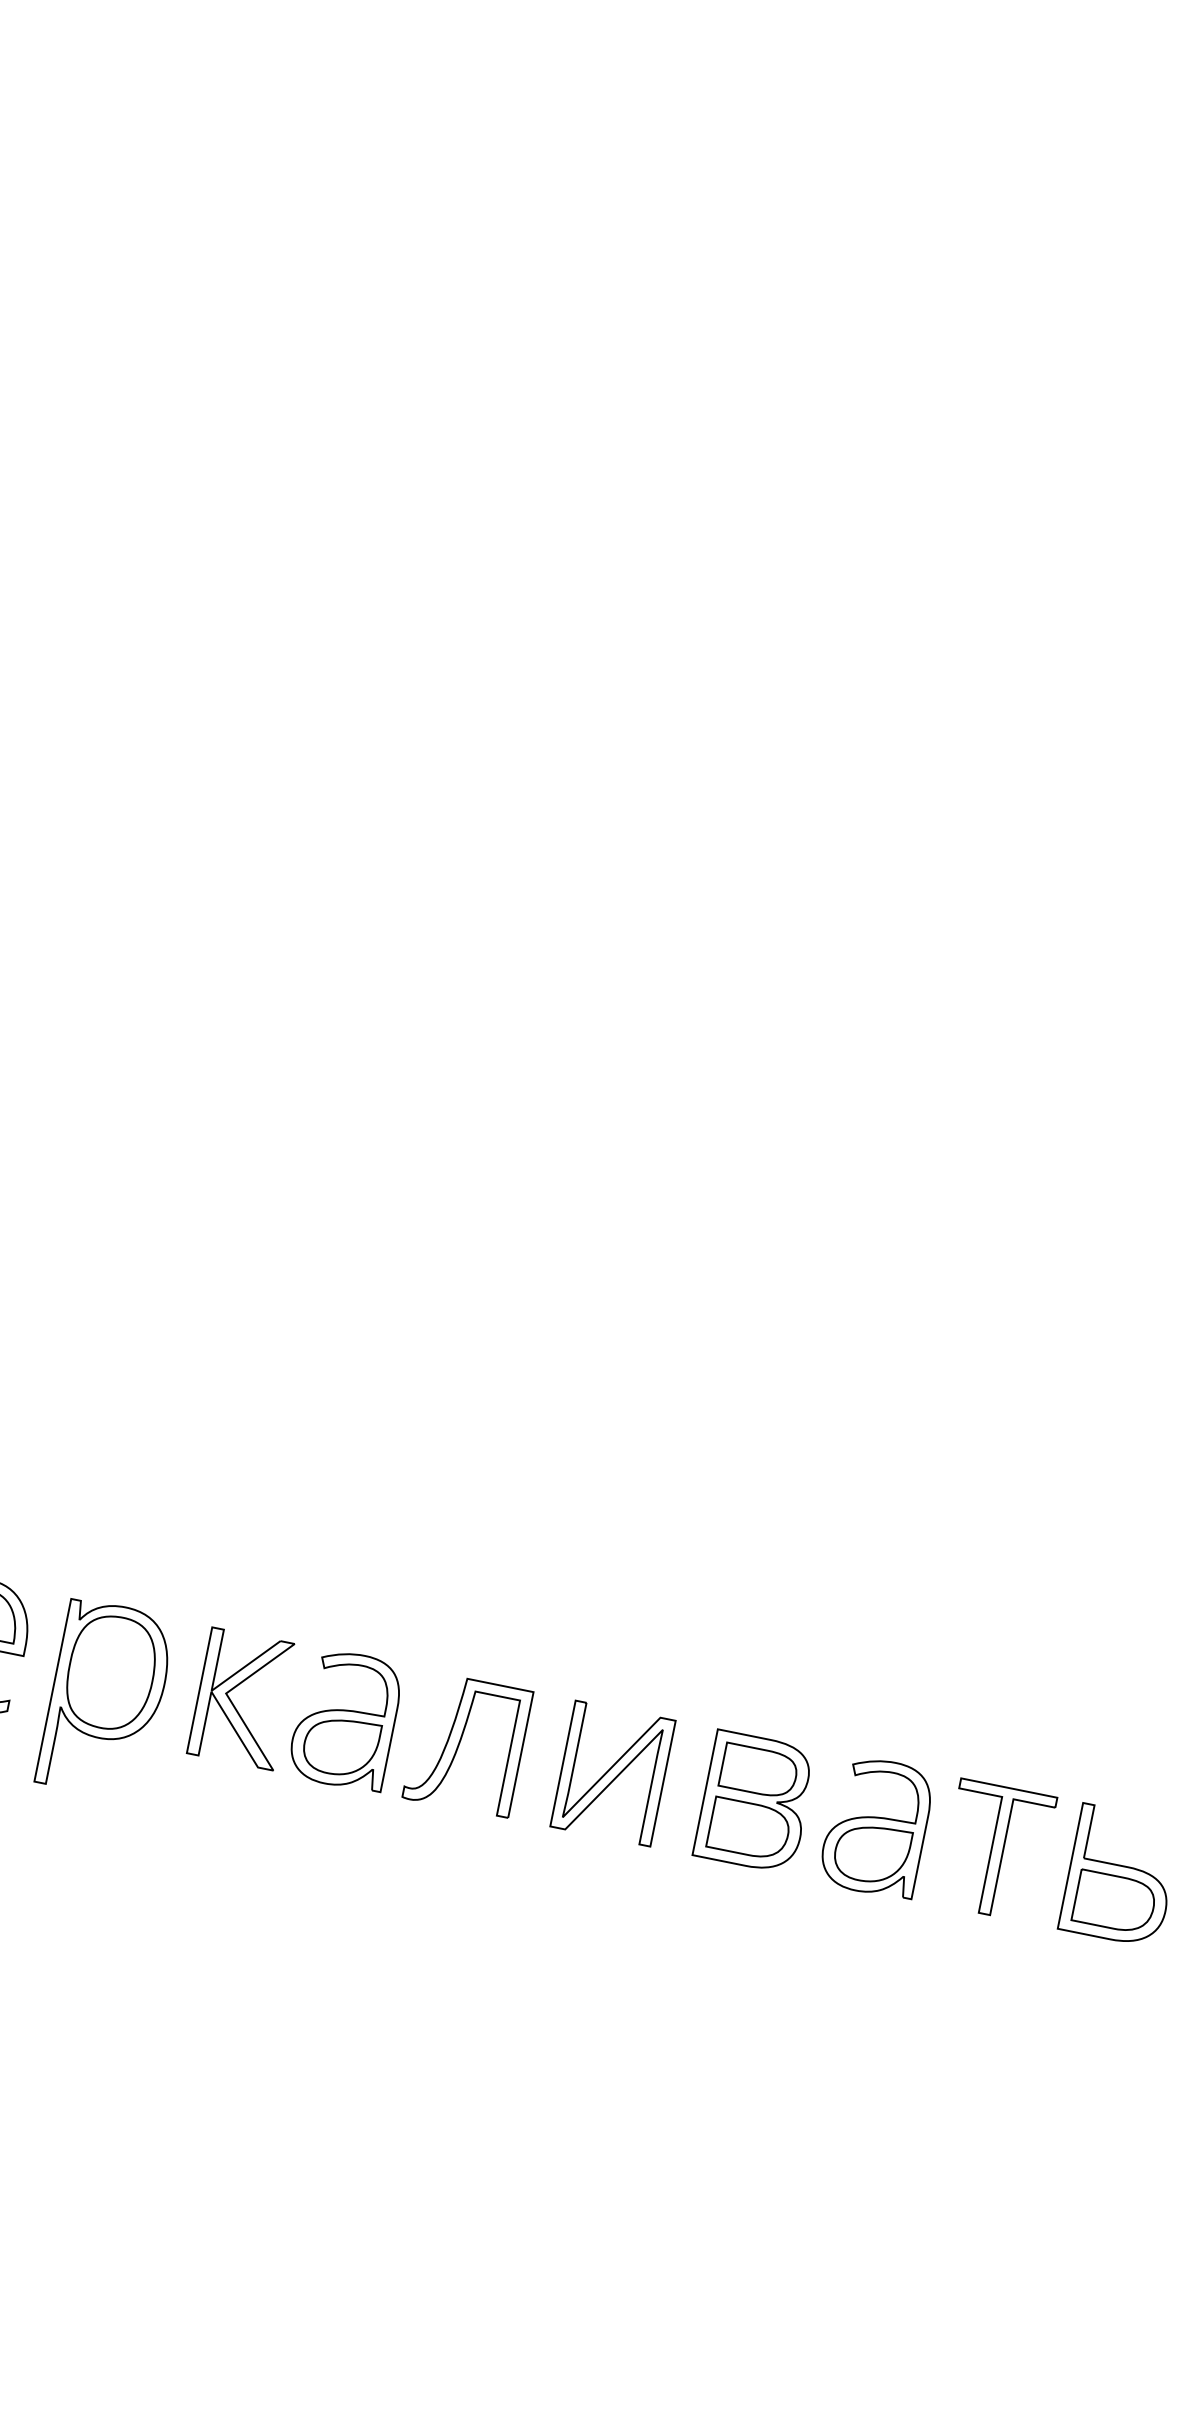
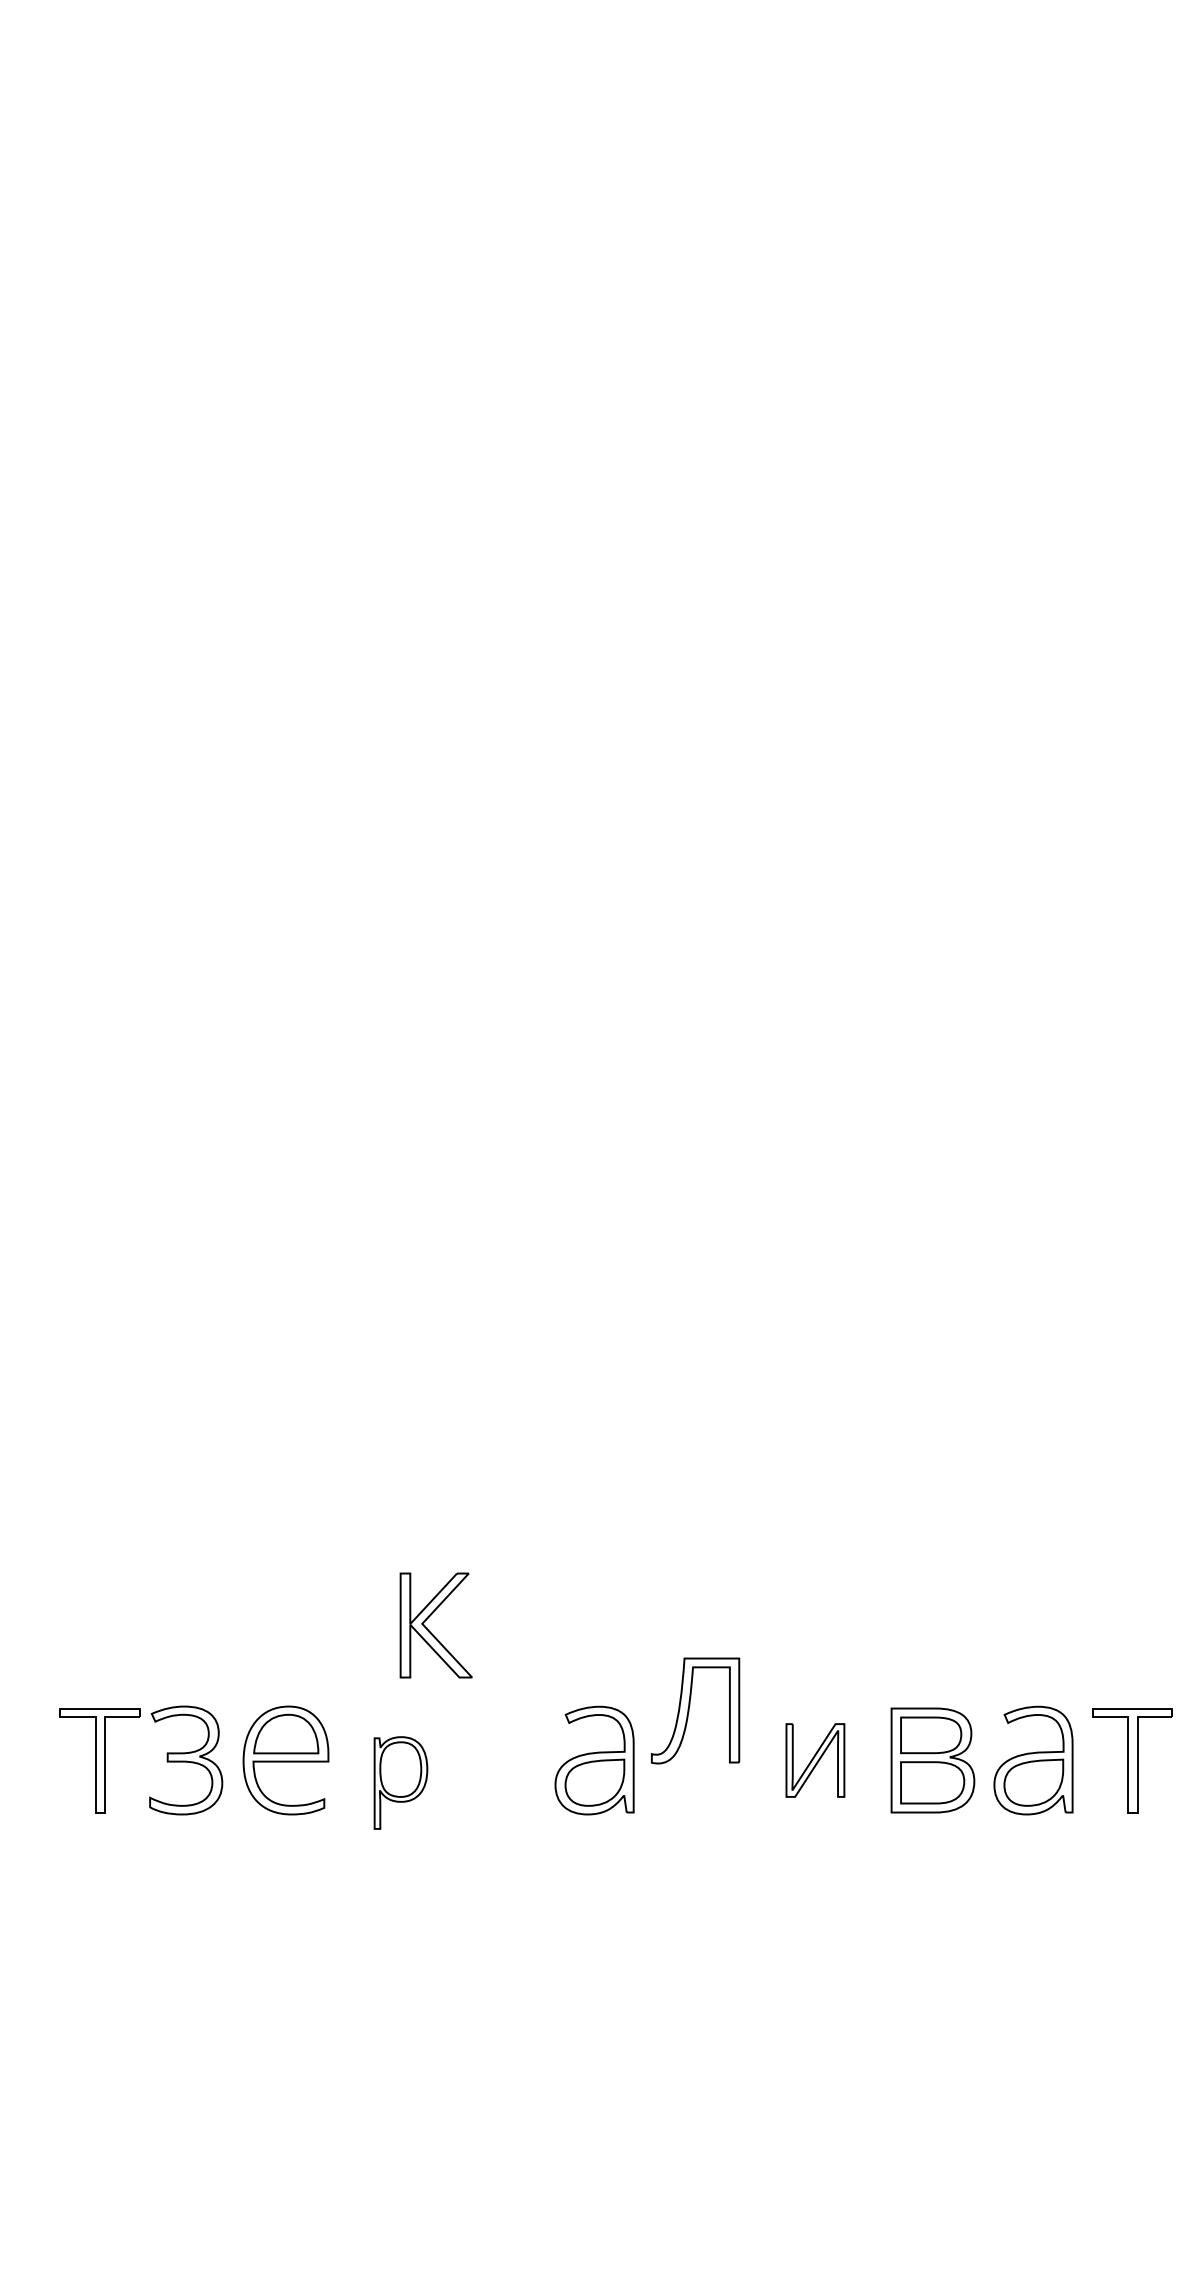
part: (105, 1698) -> (400, 1782), size x0.6
part: (233, 1703) -> (429, 1630), moved
part: (467, 1744) -> (695, 1710), moved
part: (613, 1773) -> (815, 1760), size x0.7

